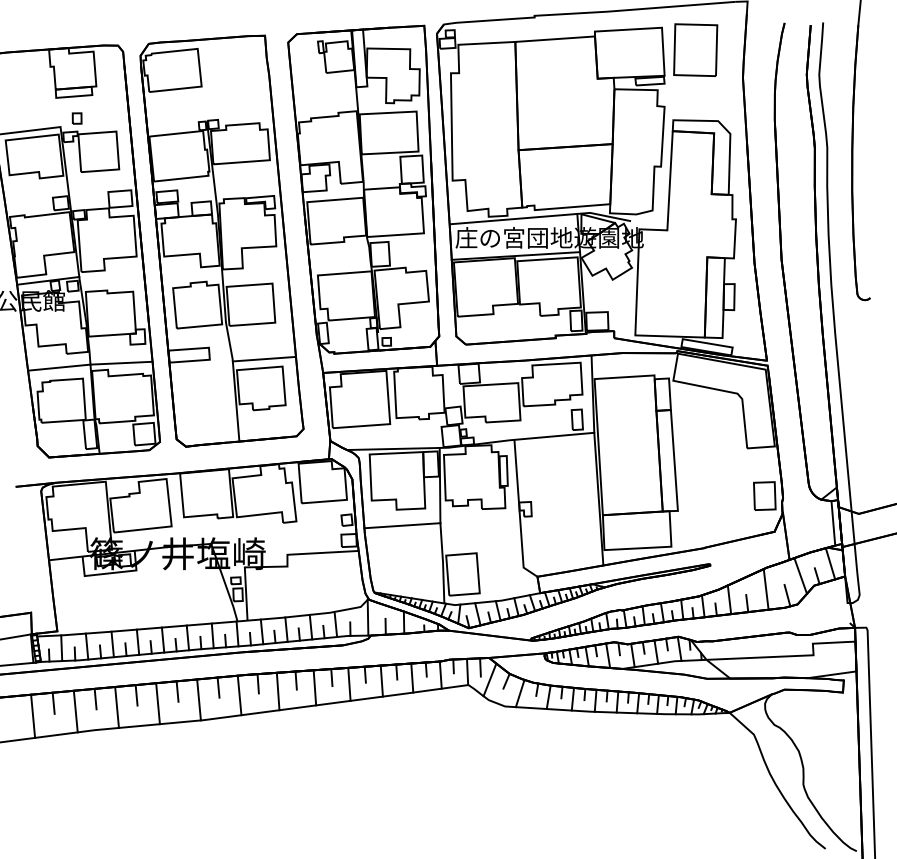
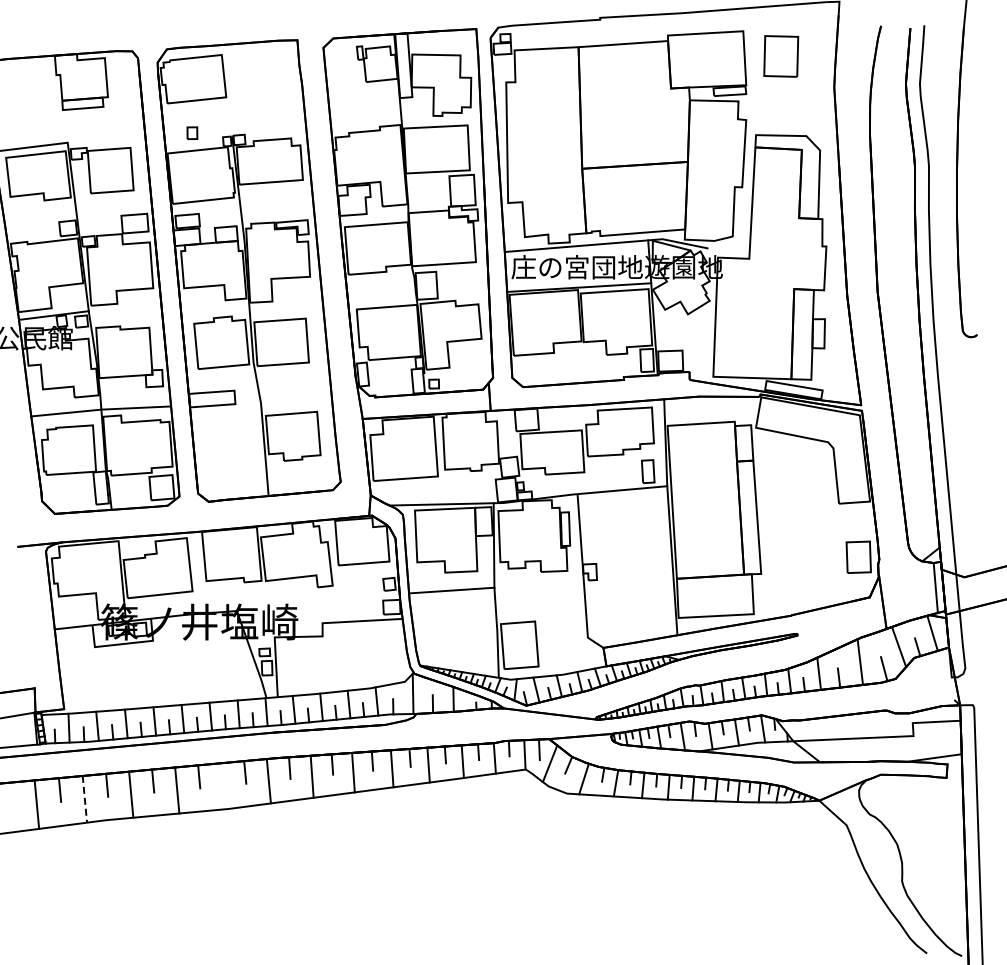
part: (696, 50) -> (781, 56), size x0.7
part: (77, 117) -> (192, 132), moved
line: (264, 359) -> (296, 403), removed
line: (199, 700) -> (223, 786), removed
line: (75, 711) -> (84, 799), solid -> dashed

